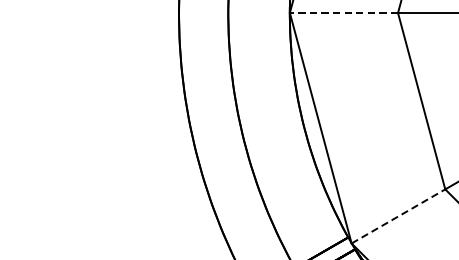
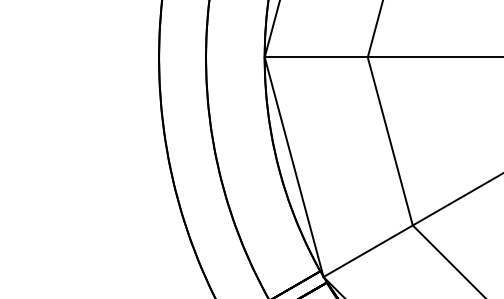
line: (344, 13) -> (316, 57), dashed -> solid
line: (398, 216) -> (368, 251), dashed -> solid

